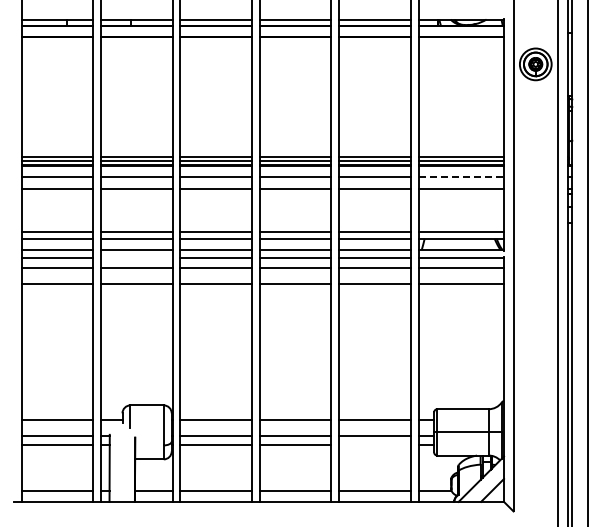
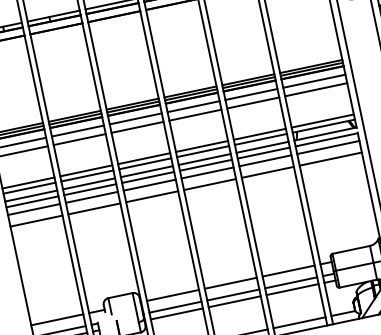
line: (461, 177) -> (314, 81), dashed -> solid
line: (136, 257) -> (90, 189), added
line: (374, 445) -> (292, 289), added

